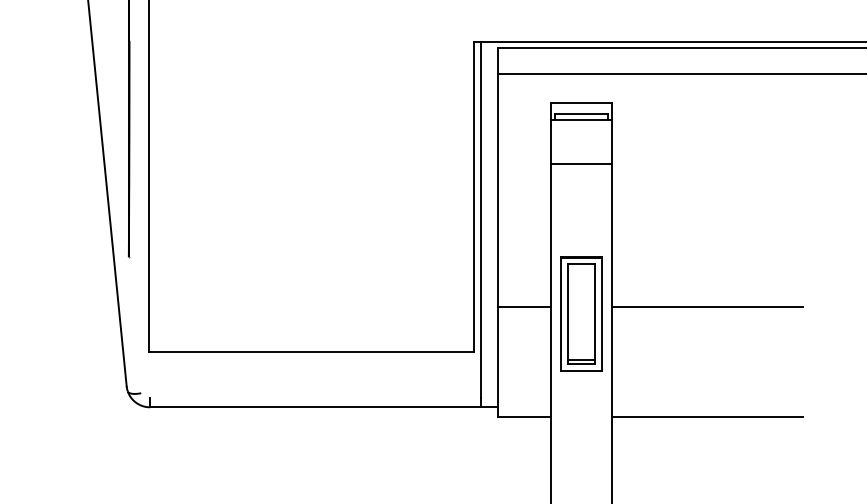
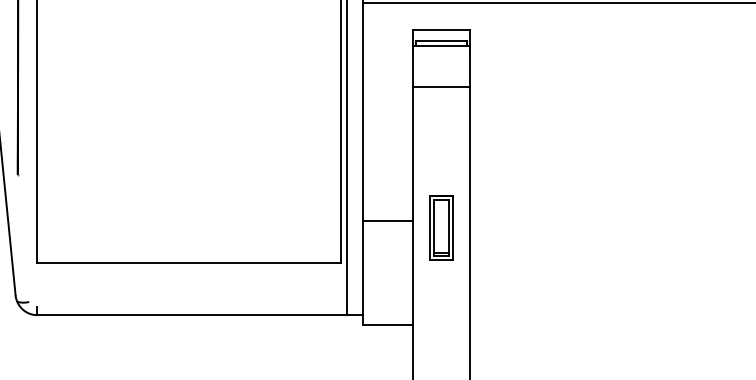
line: (706, 306) -> (558, 220), removed
part: (581, 313) -> (441, 227), size x0.6
line: (706, 417) -> (558, 324), removed

